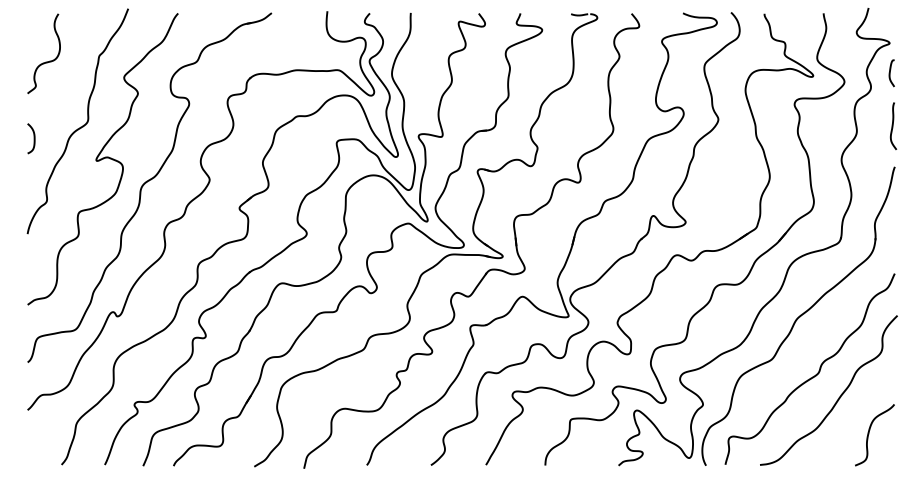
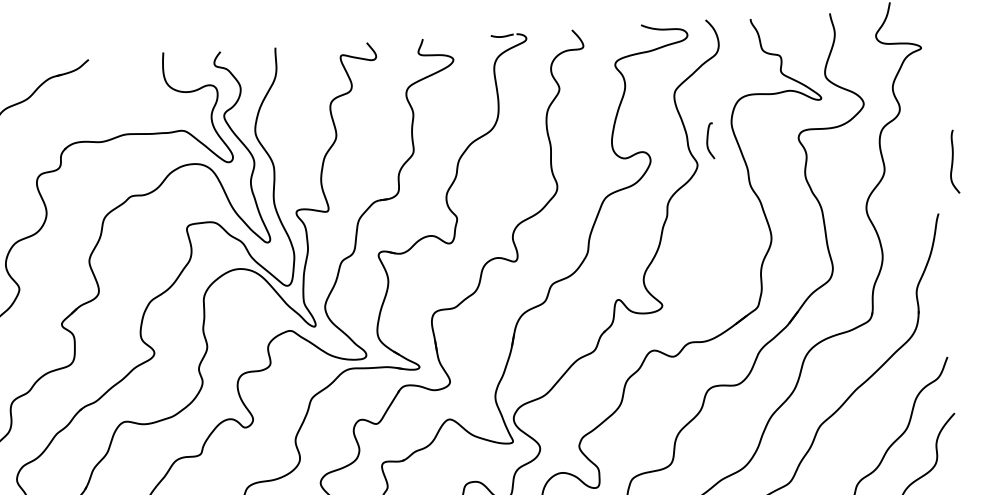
curve: (890, 73) -> (708, 141), moved
curve: (893, 126) -> (953, 162), moved

